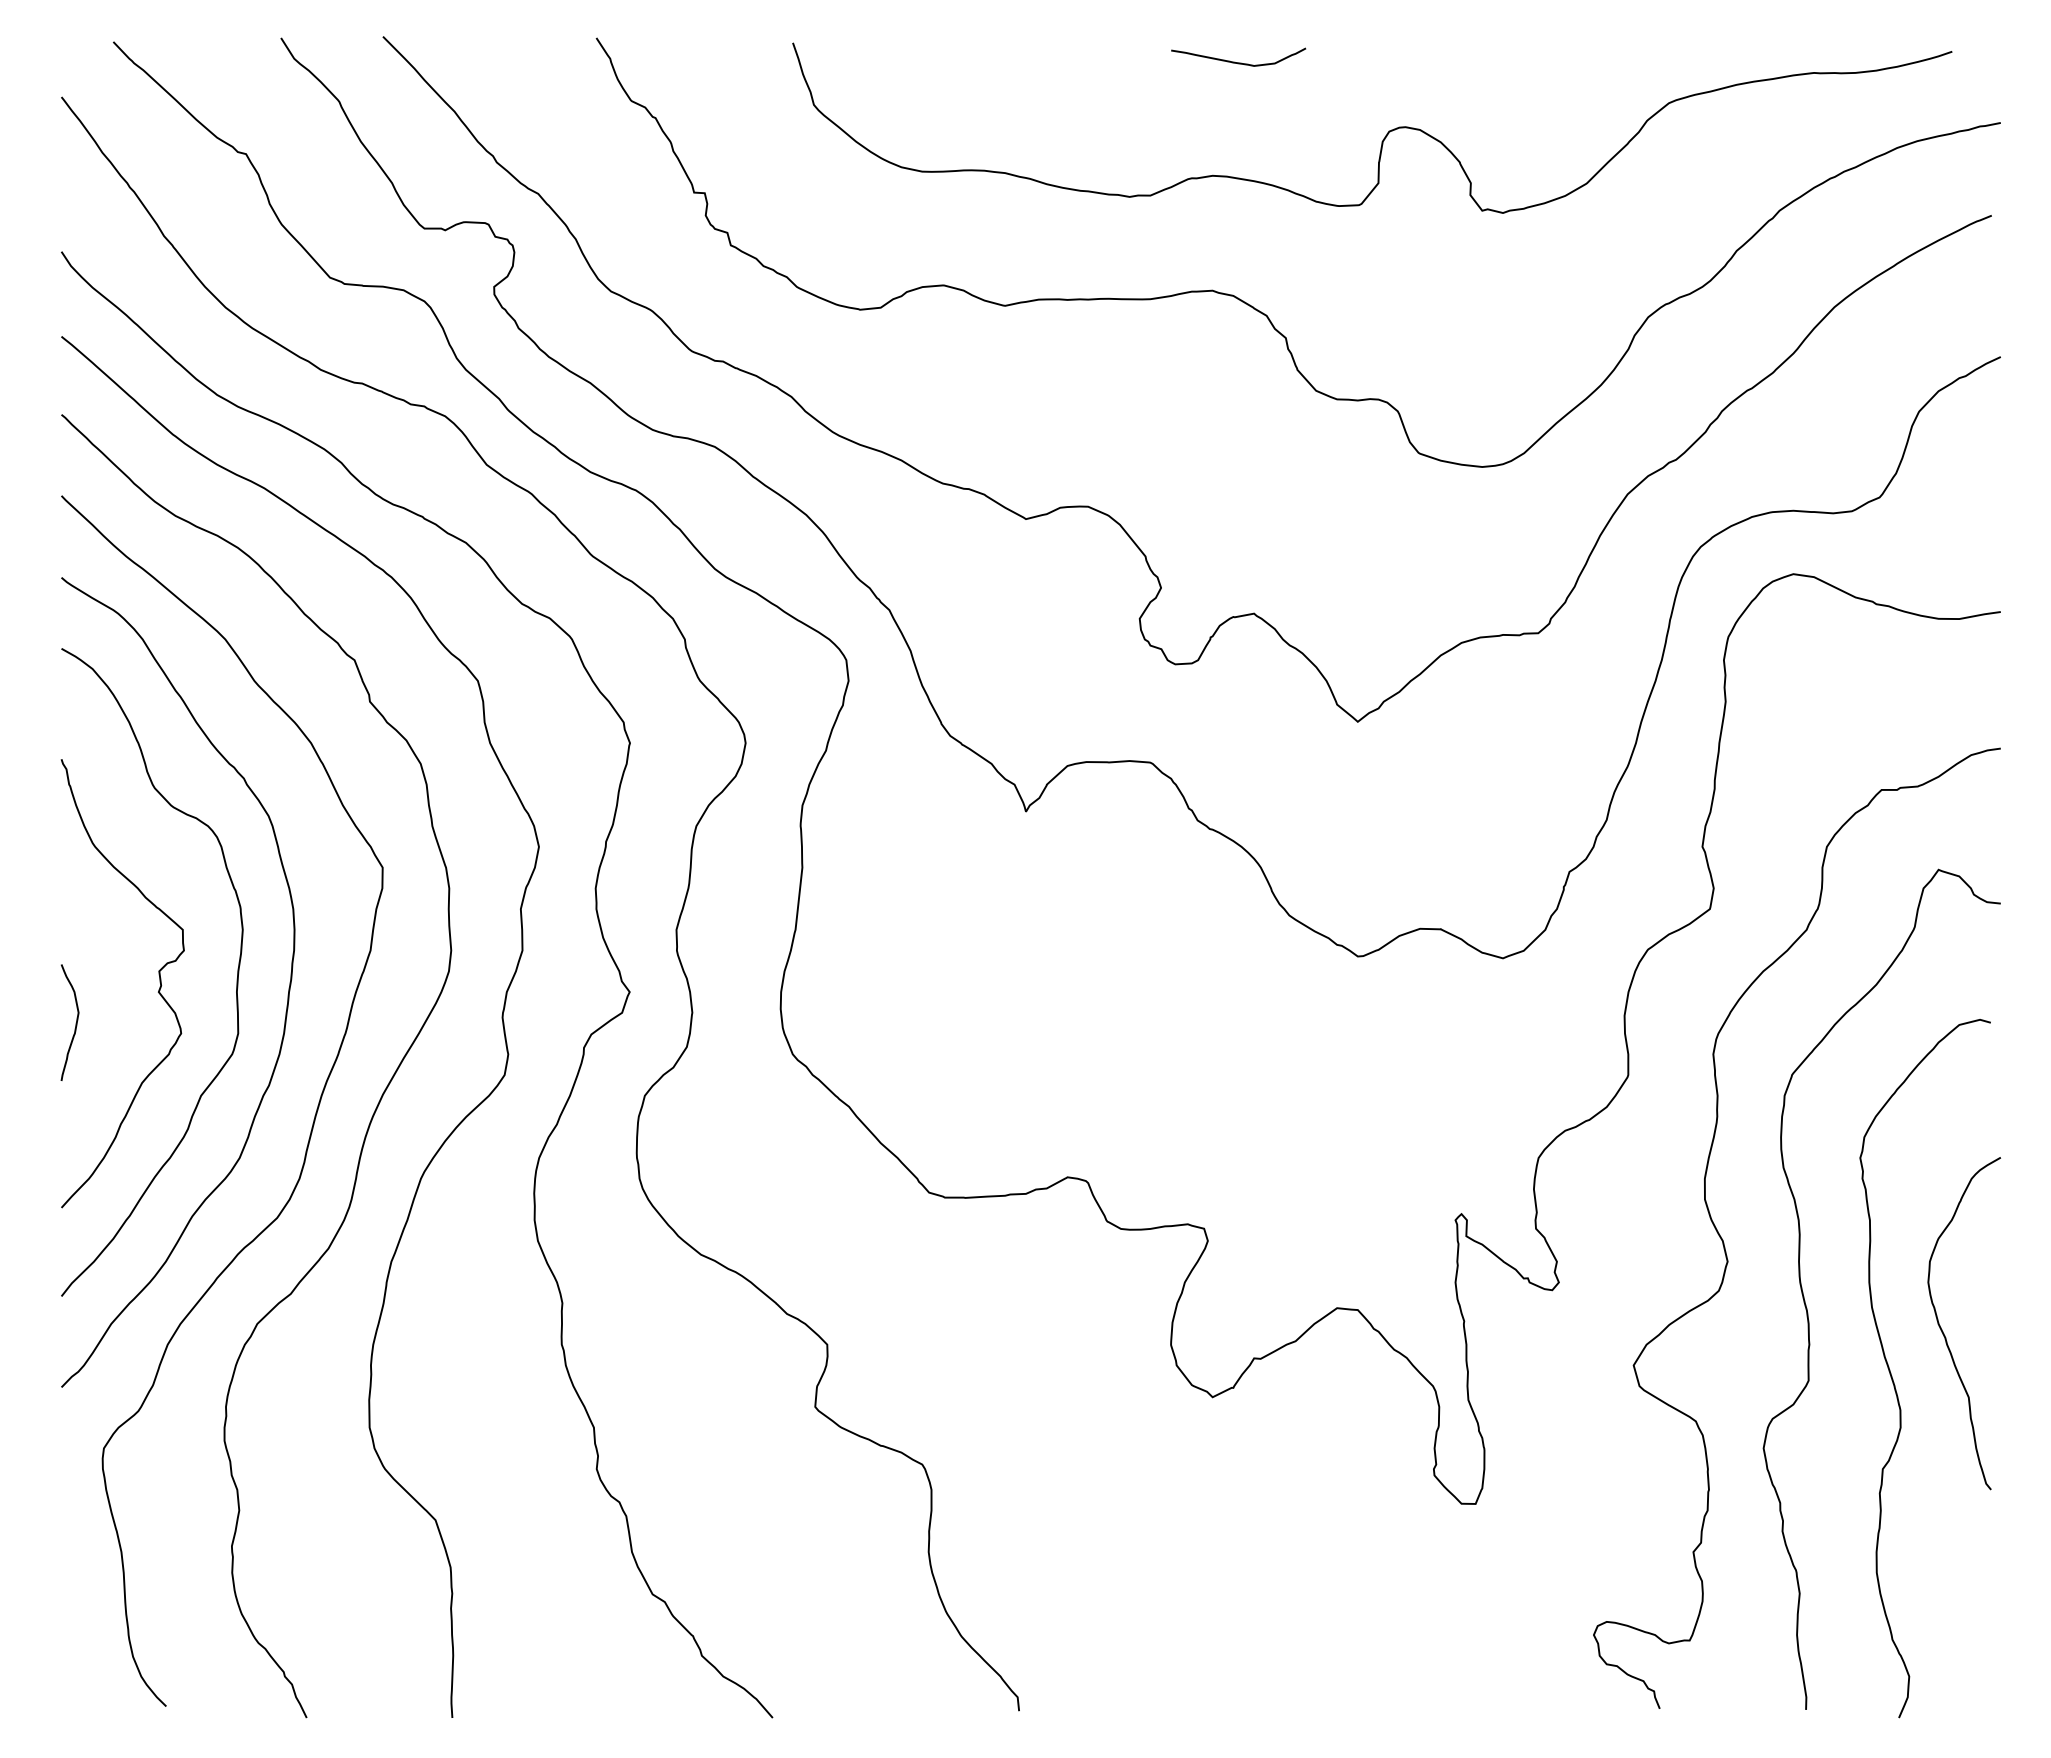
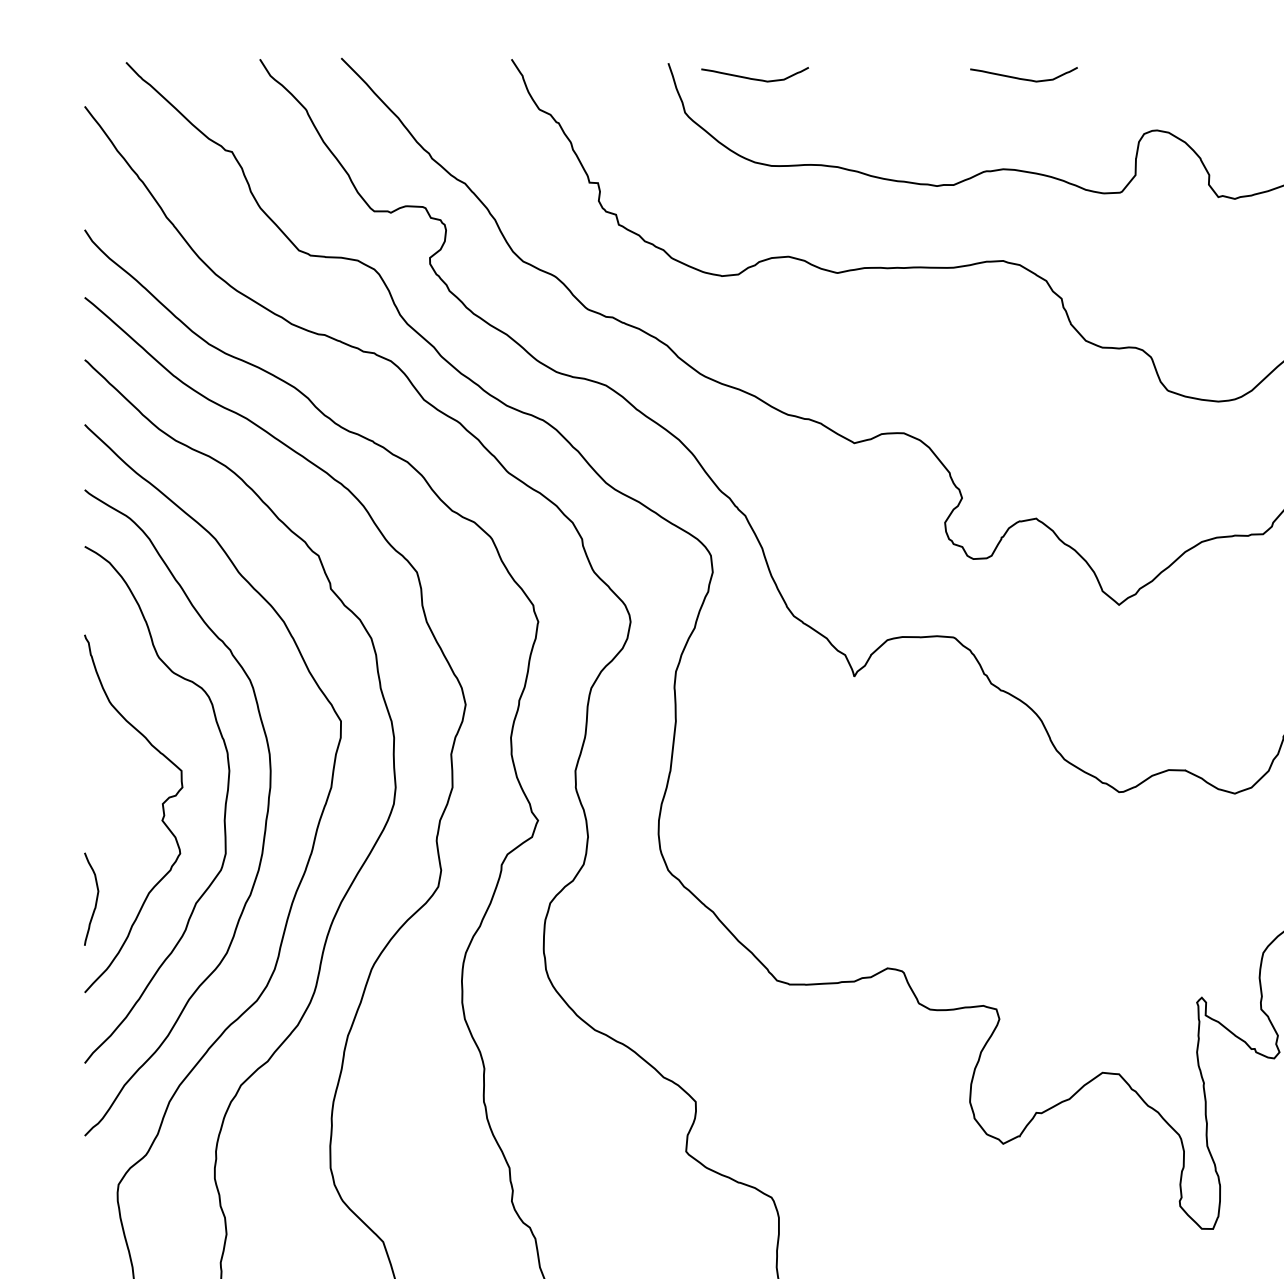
curve: (901, 62) -> (754, 78), added
curve: (75, 1023) -> (95, 899), moved

